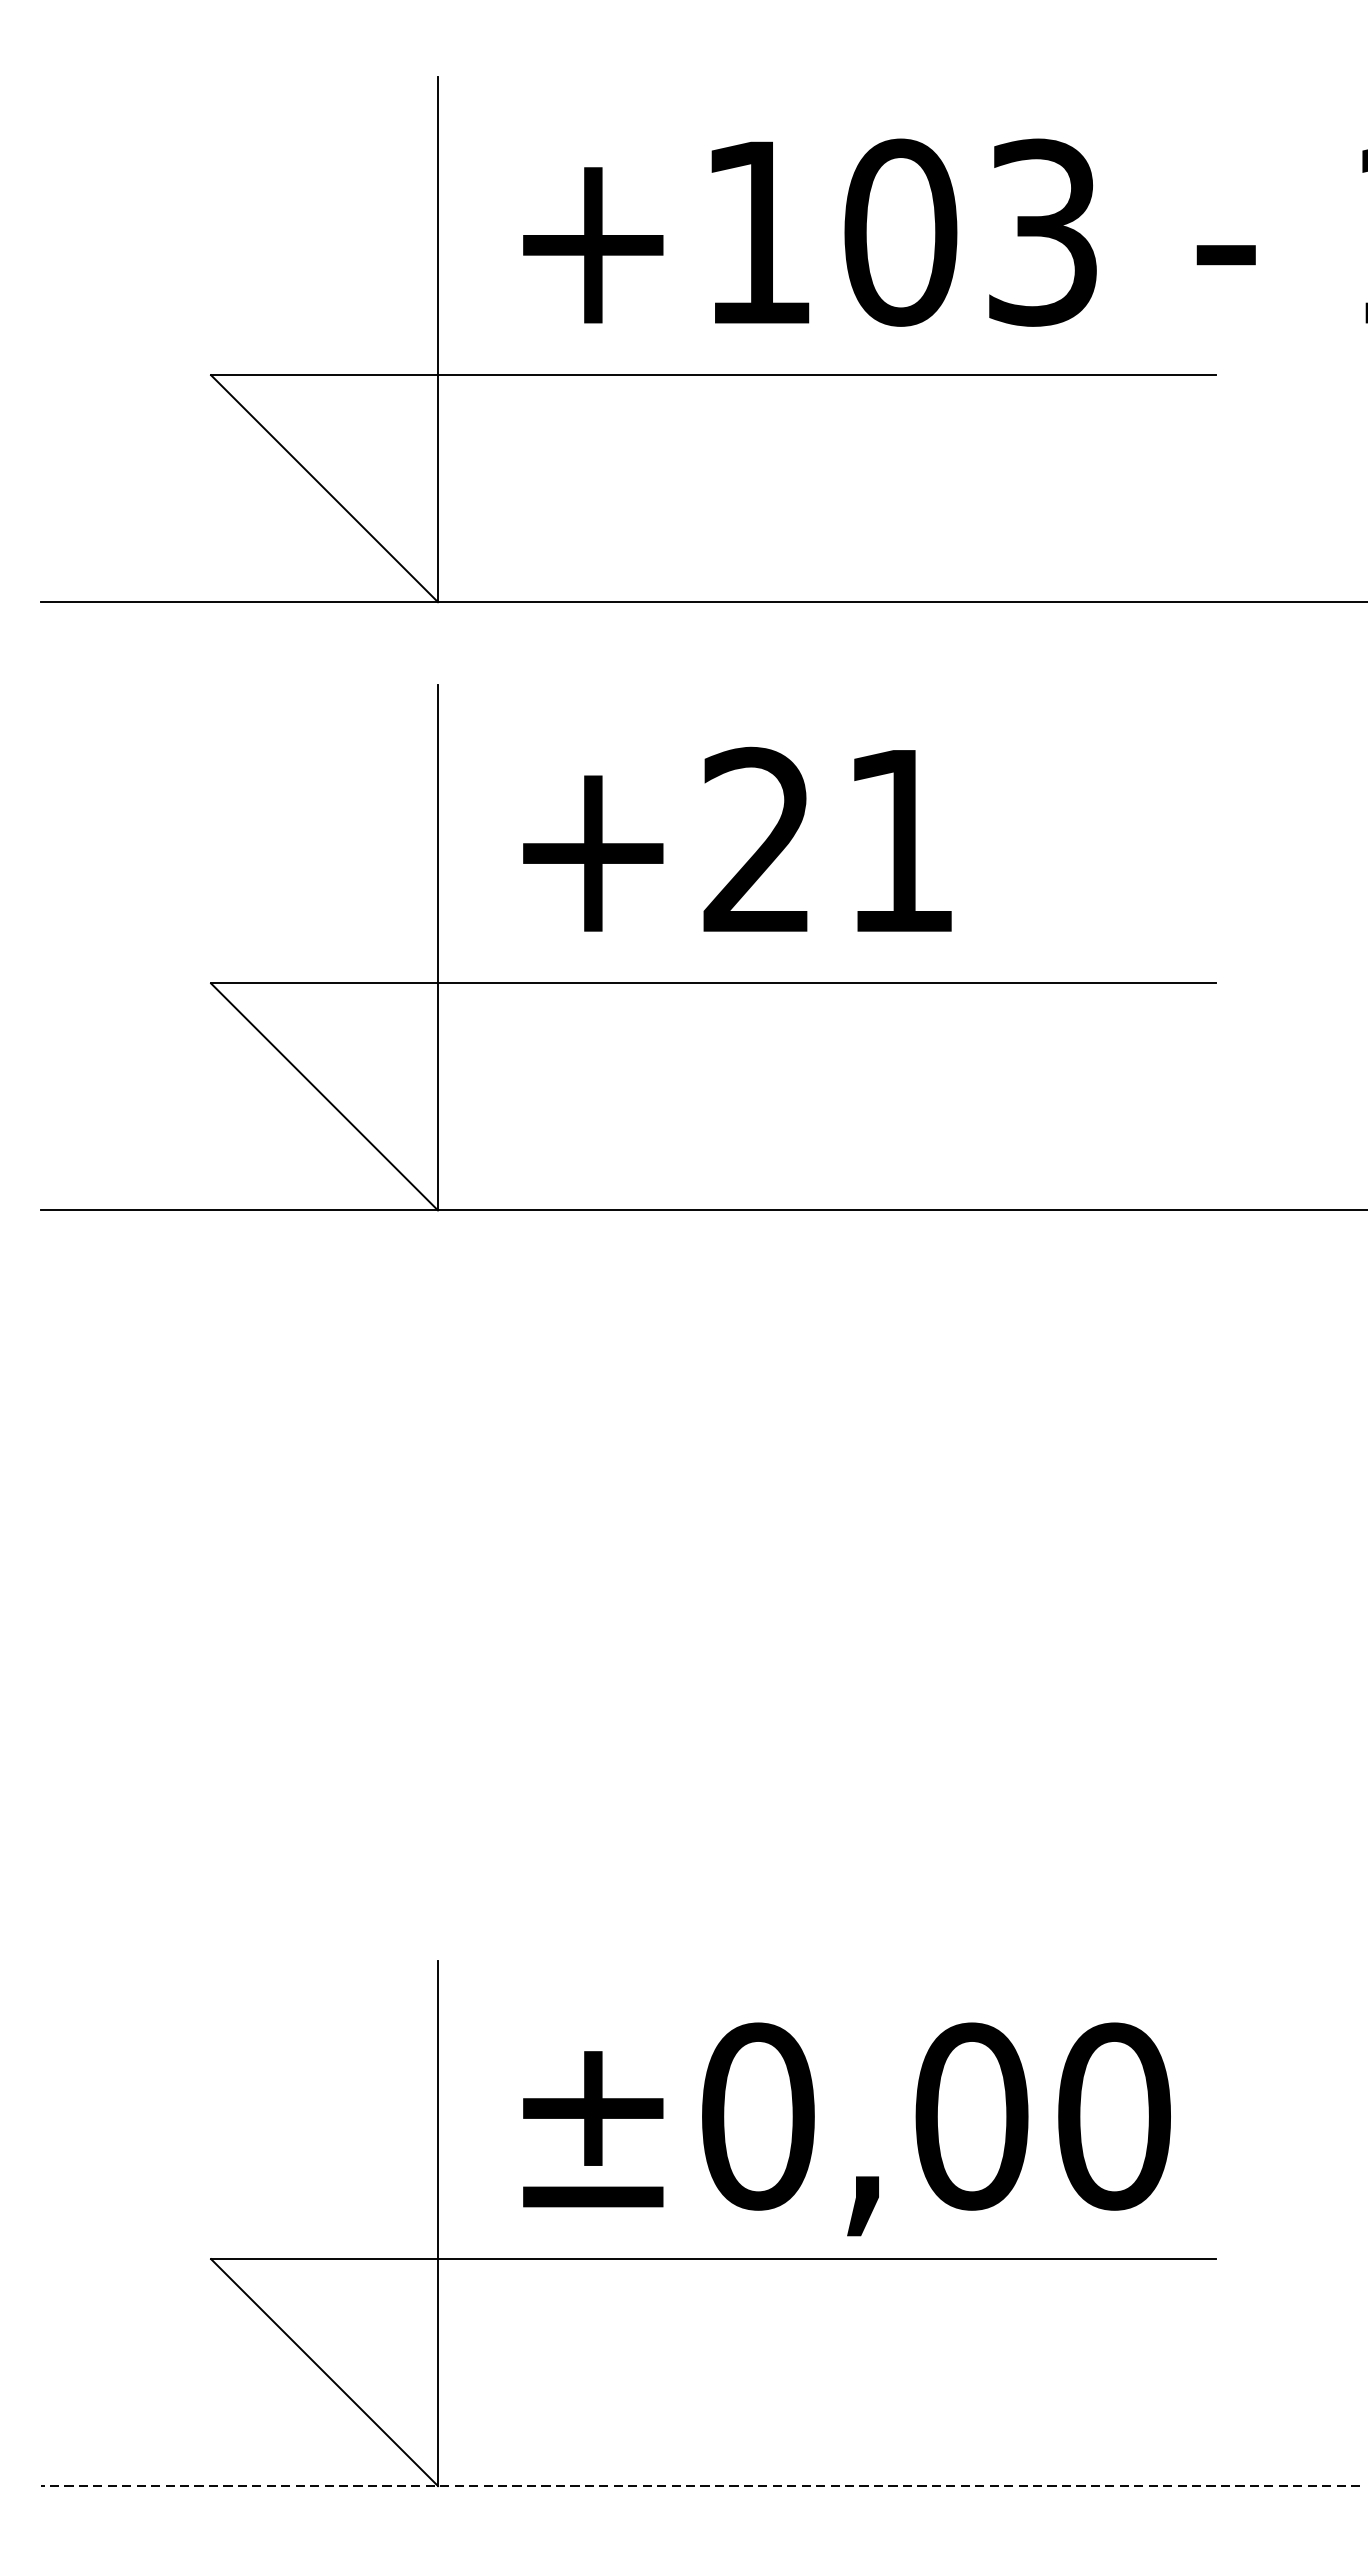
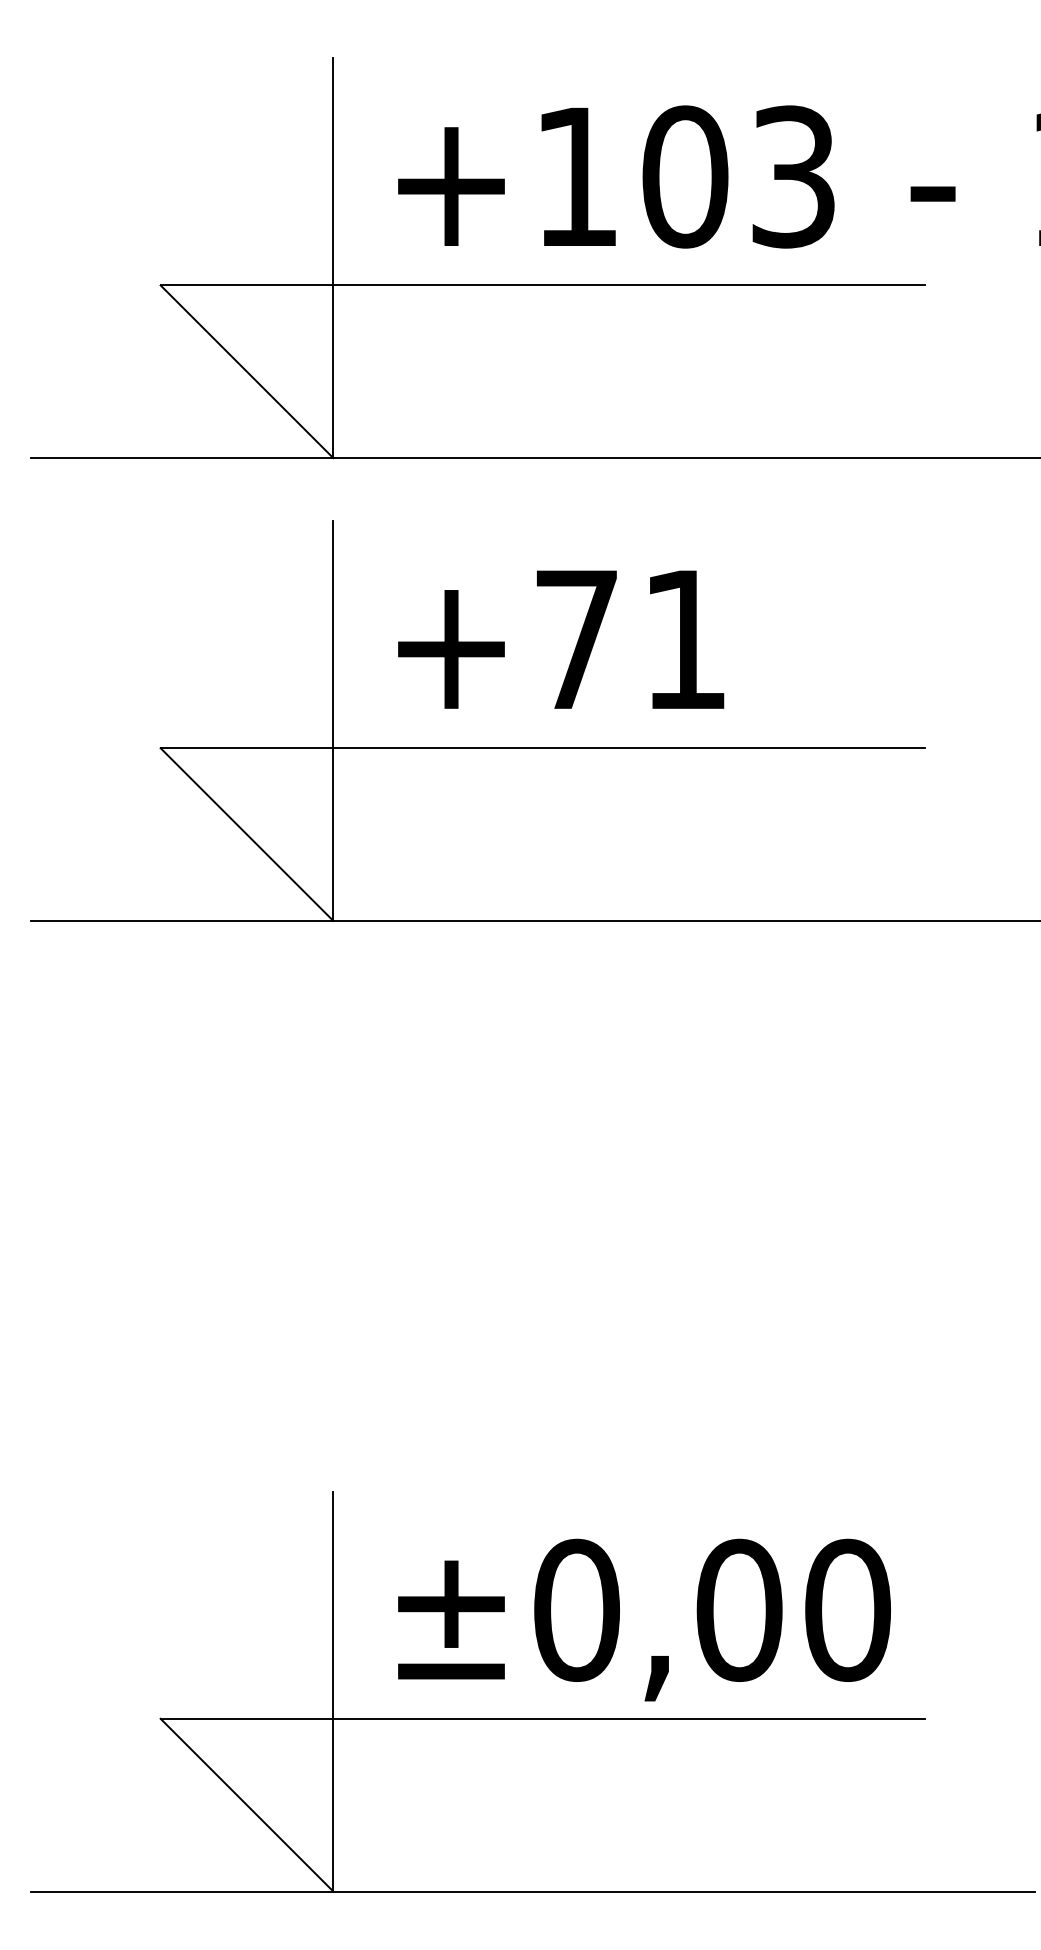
text: (756, 839) -> (575, 638), +21 -> +71
line: (701, 2486) -> (533, 1891), dashed -> solid

